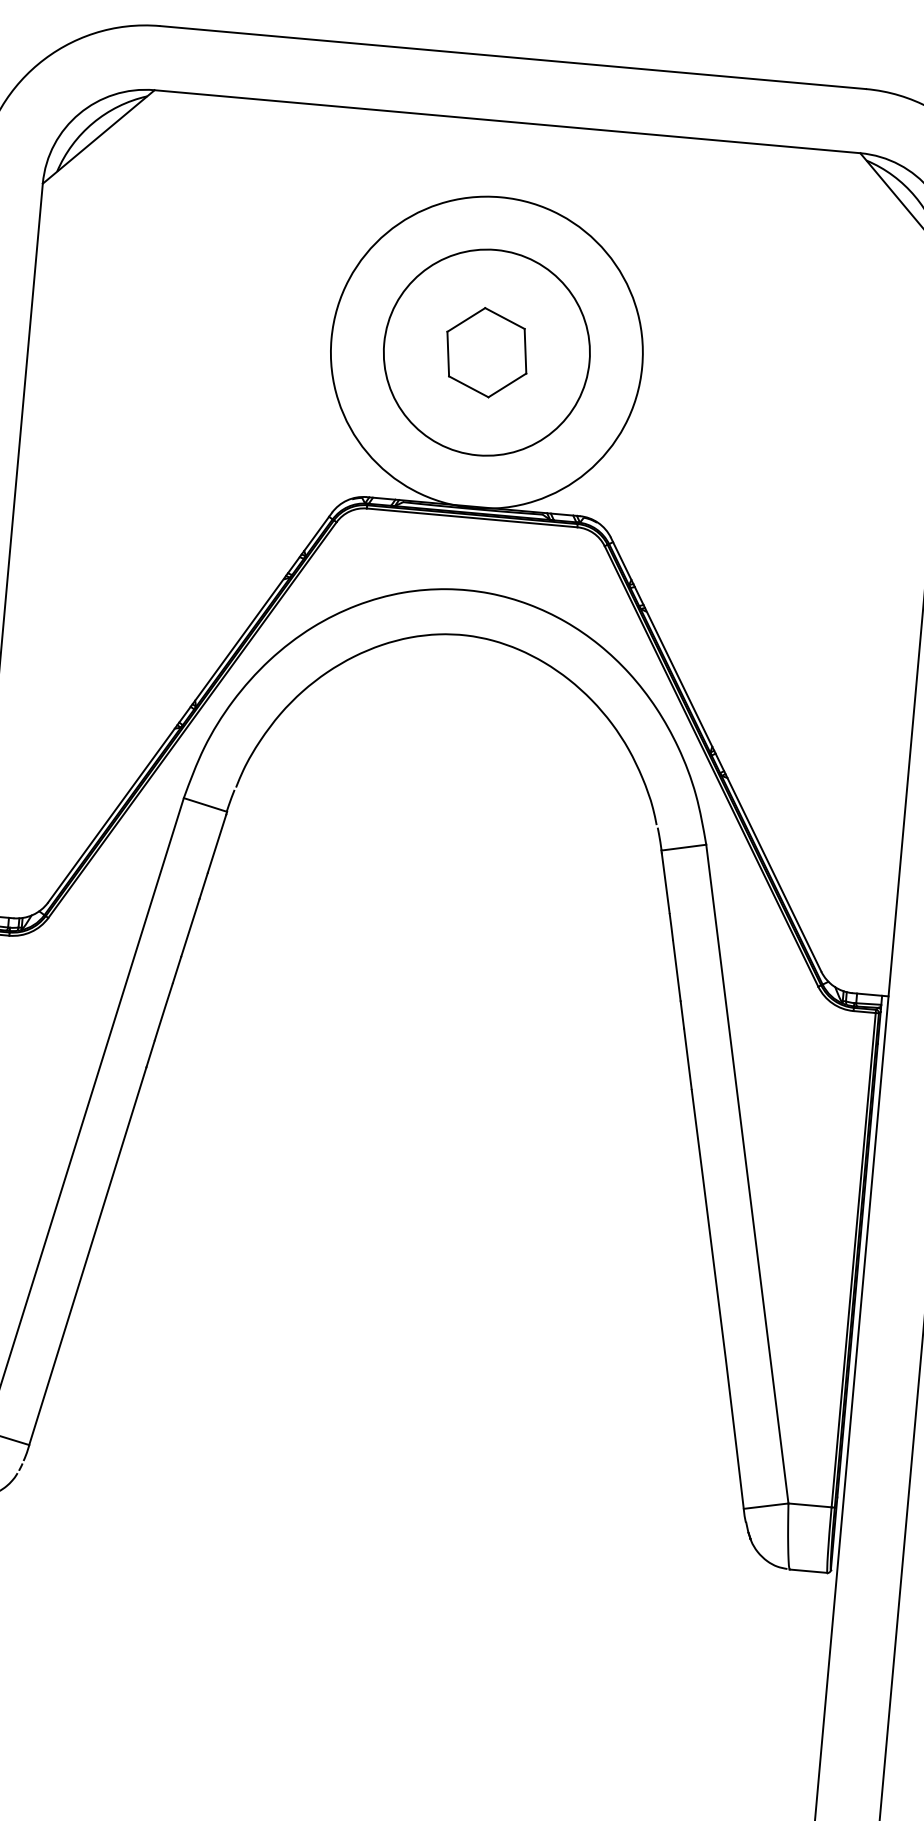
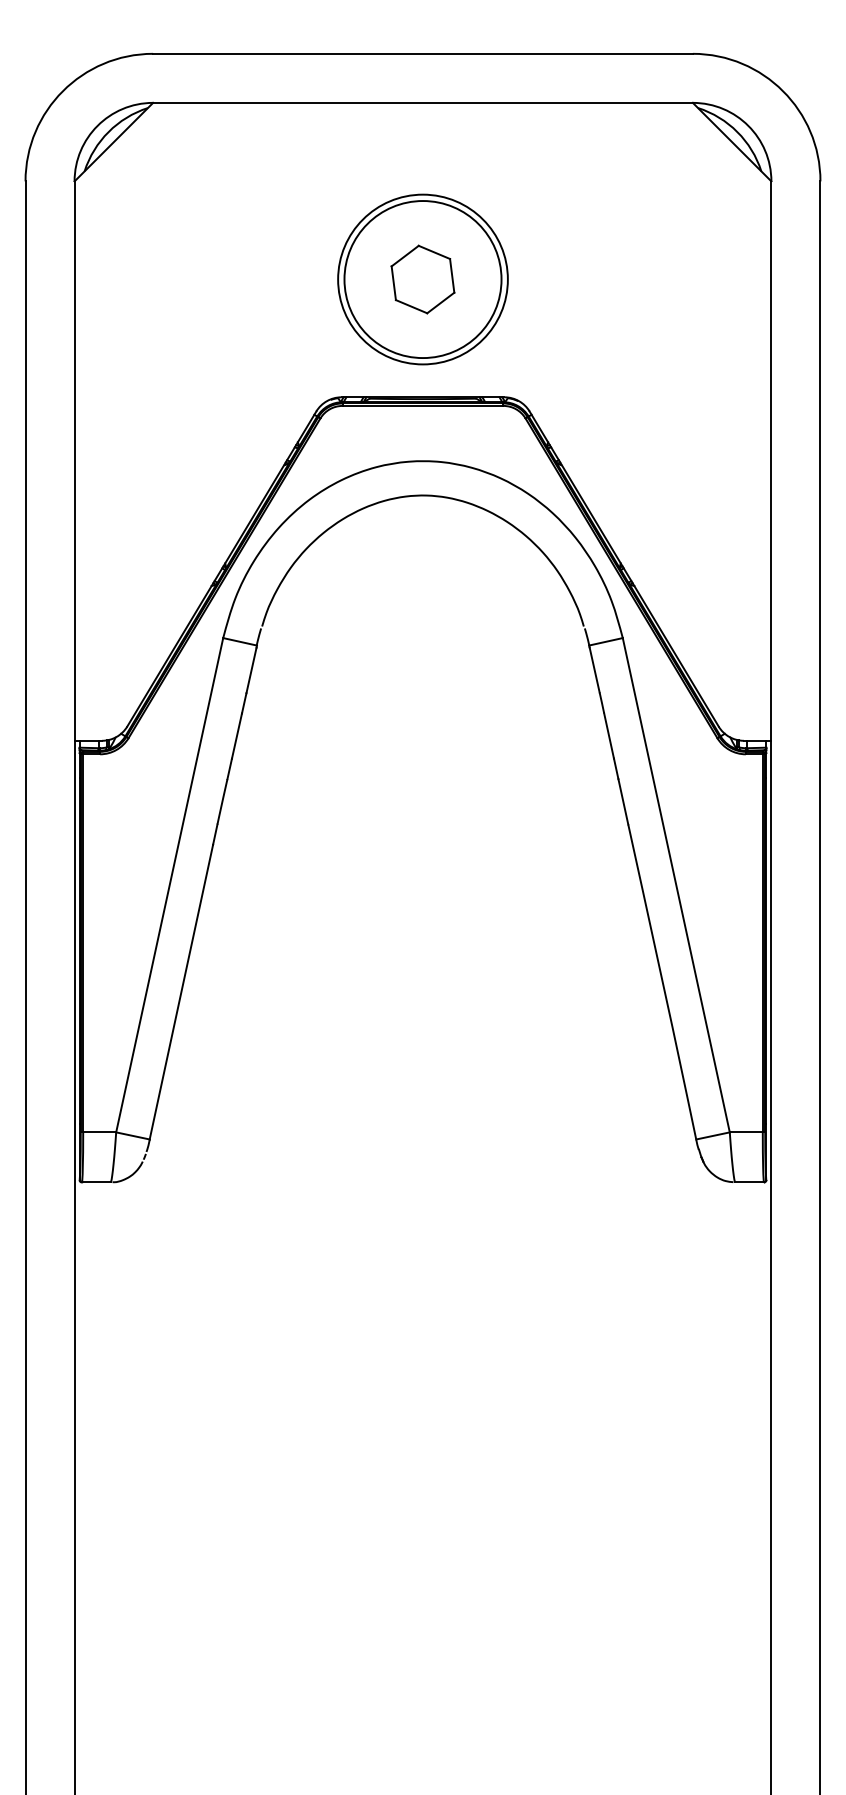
circle: (486, 352) -> (422, 279), size x0.71

